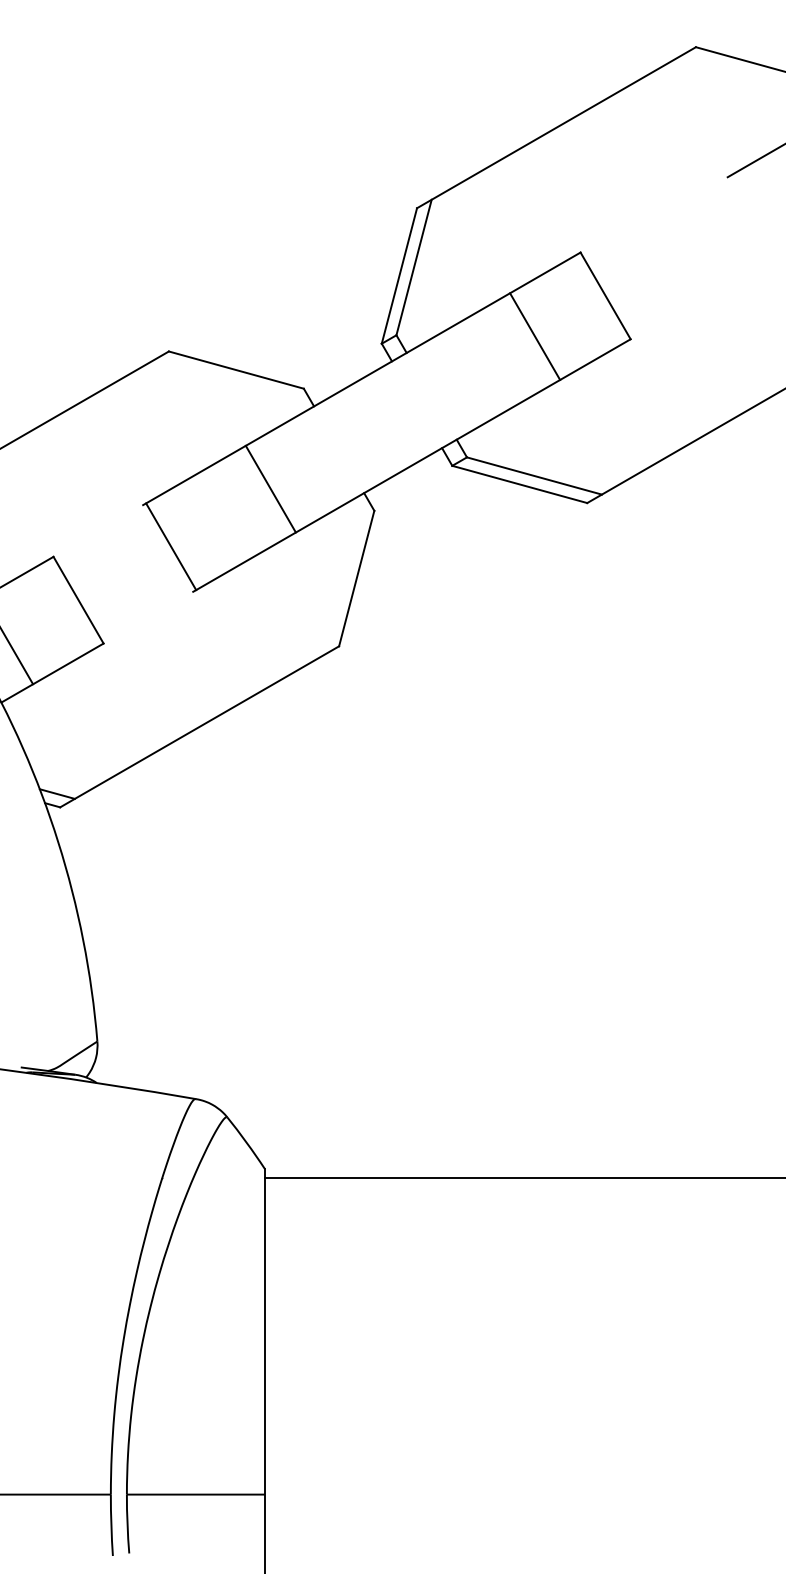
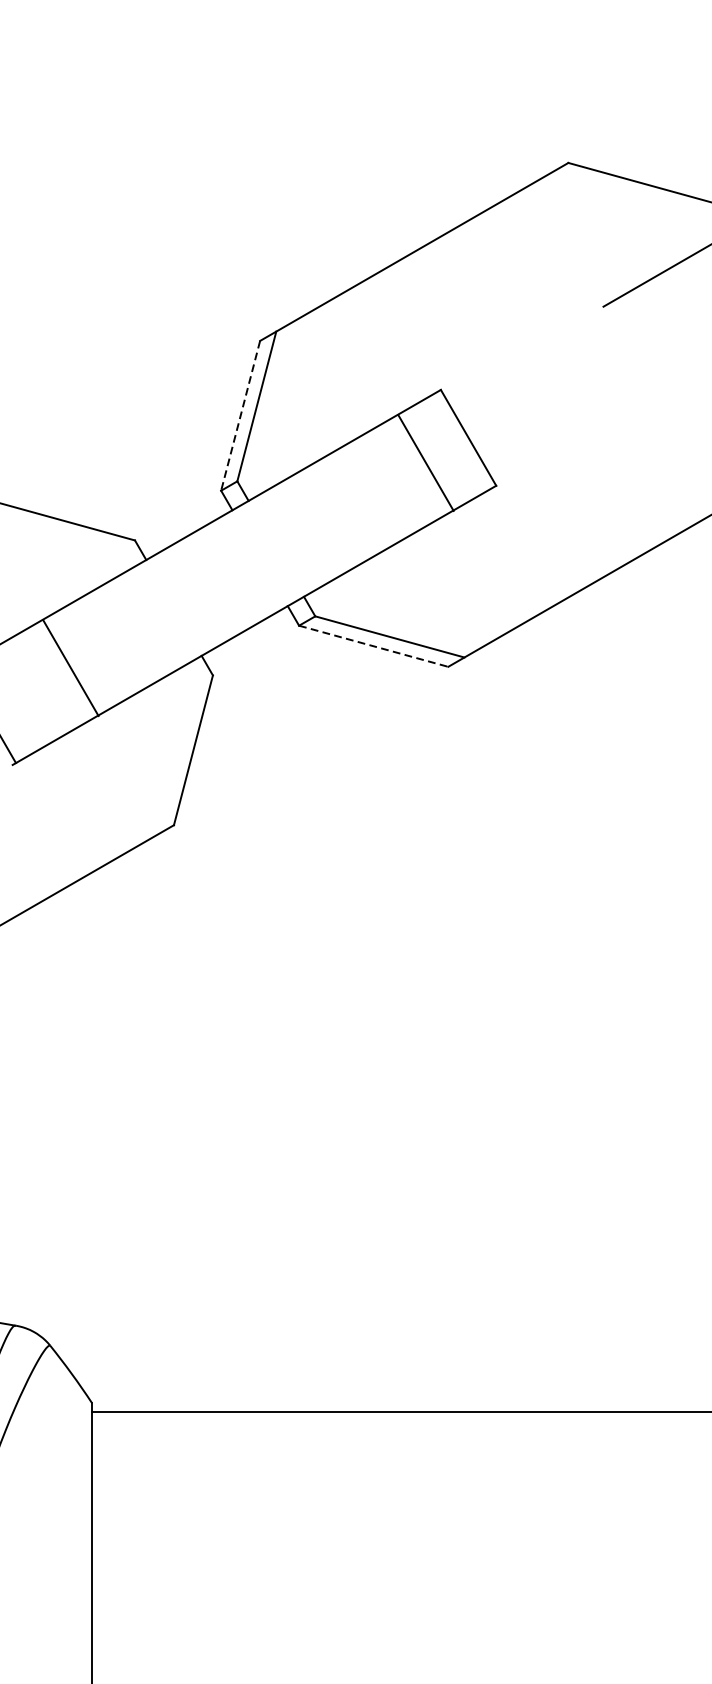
line: (399, 276) -> (240, 416), solid -> dashed
line: (535, 336) -> (426, 462), moved
line: (519, 484) -> (373, 646), solid -> dashed
line: (270, 488) -> (70, 667), moved

